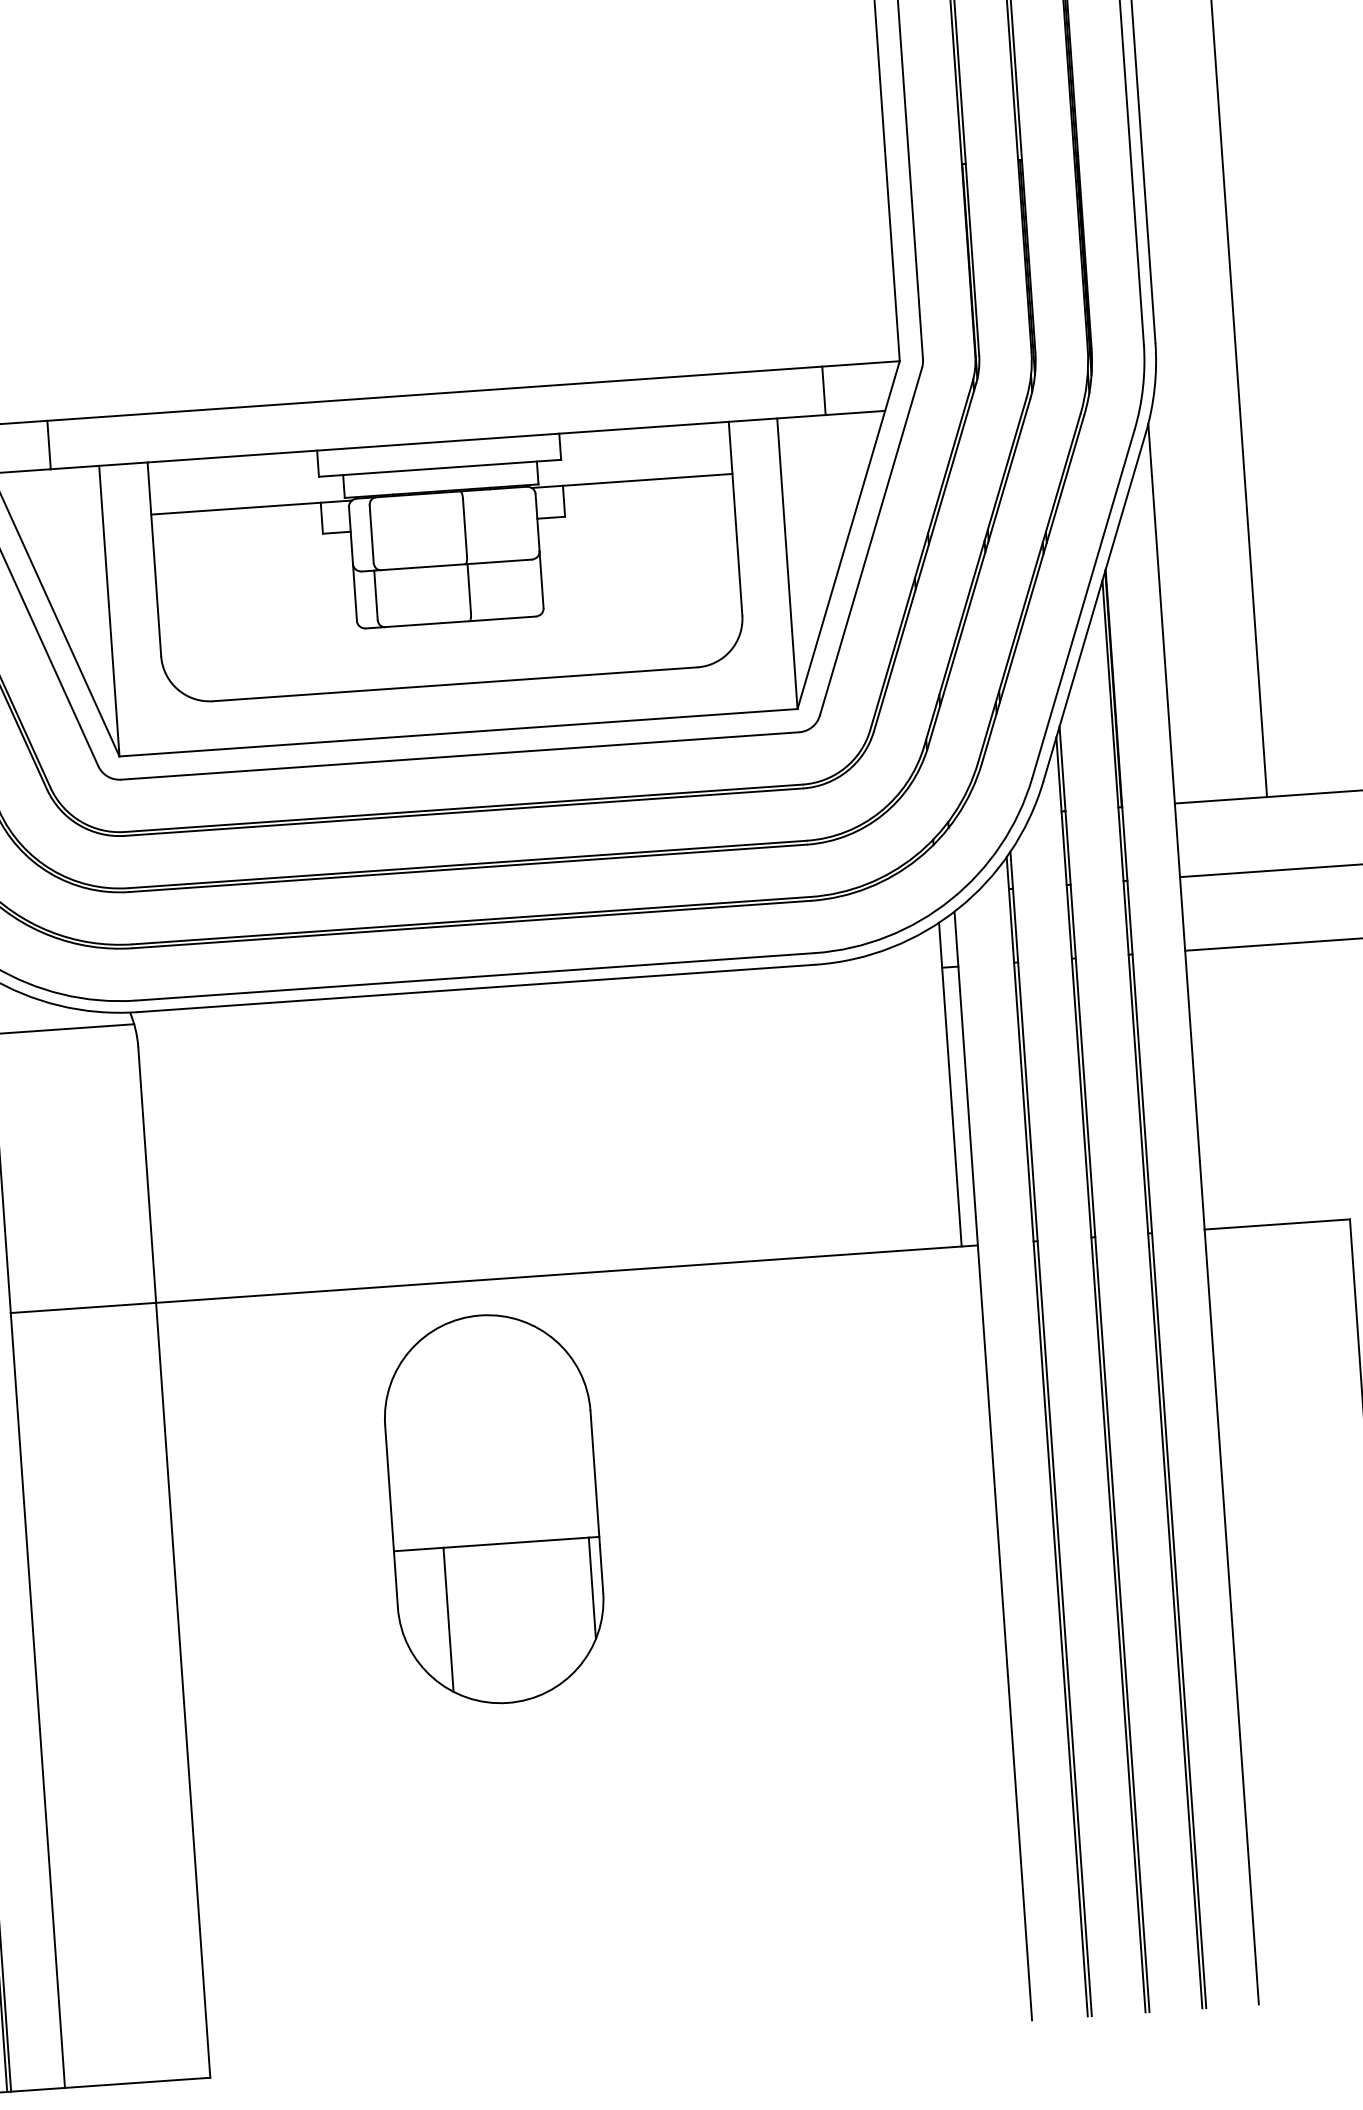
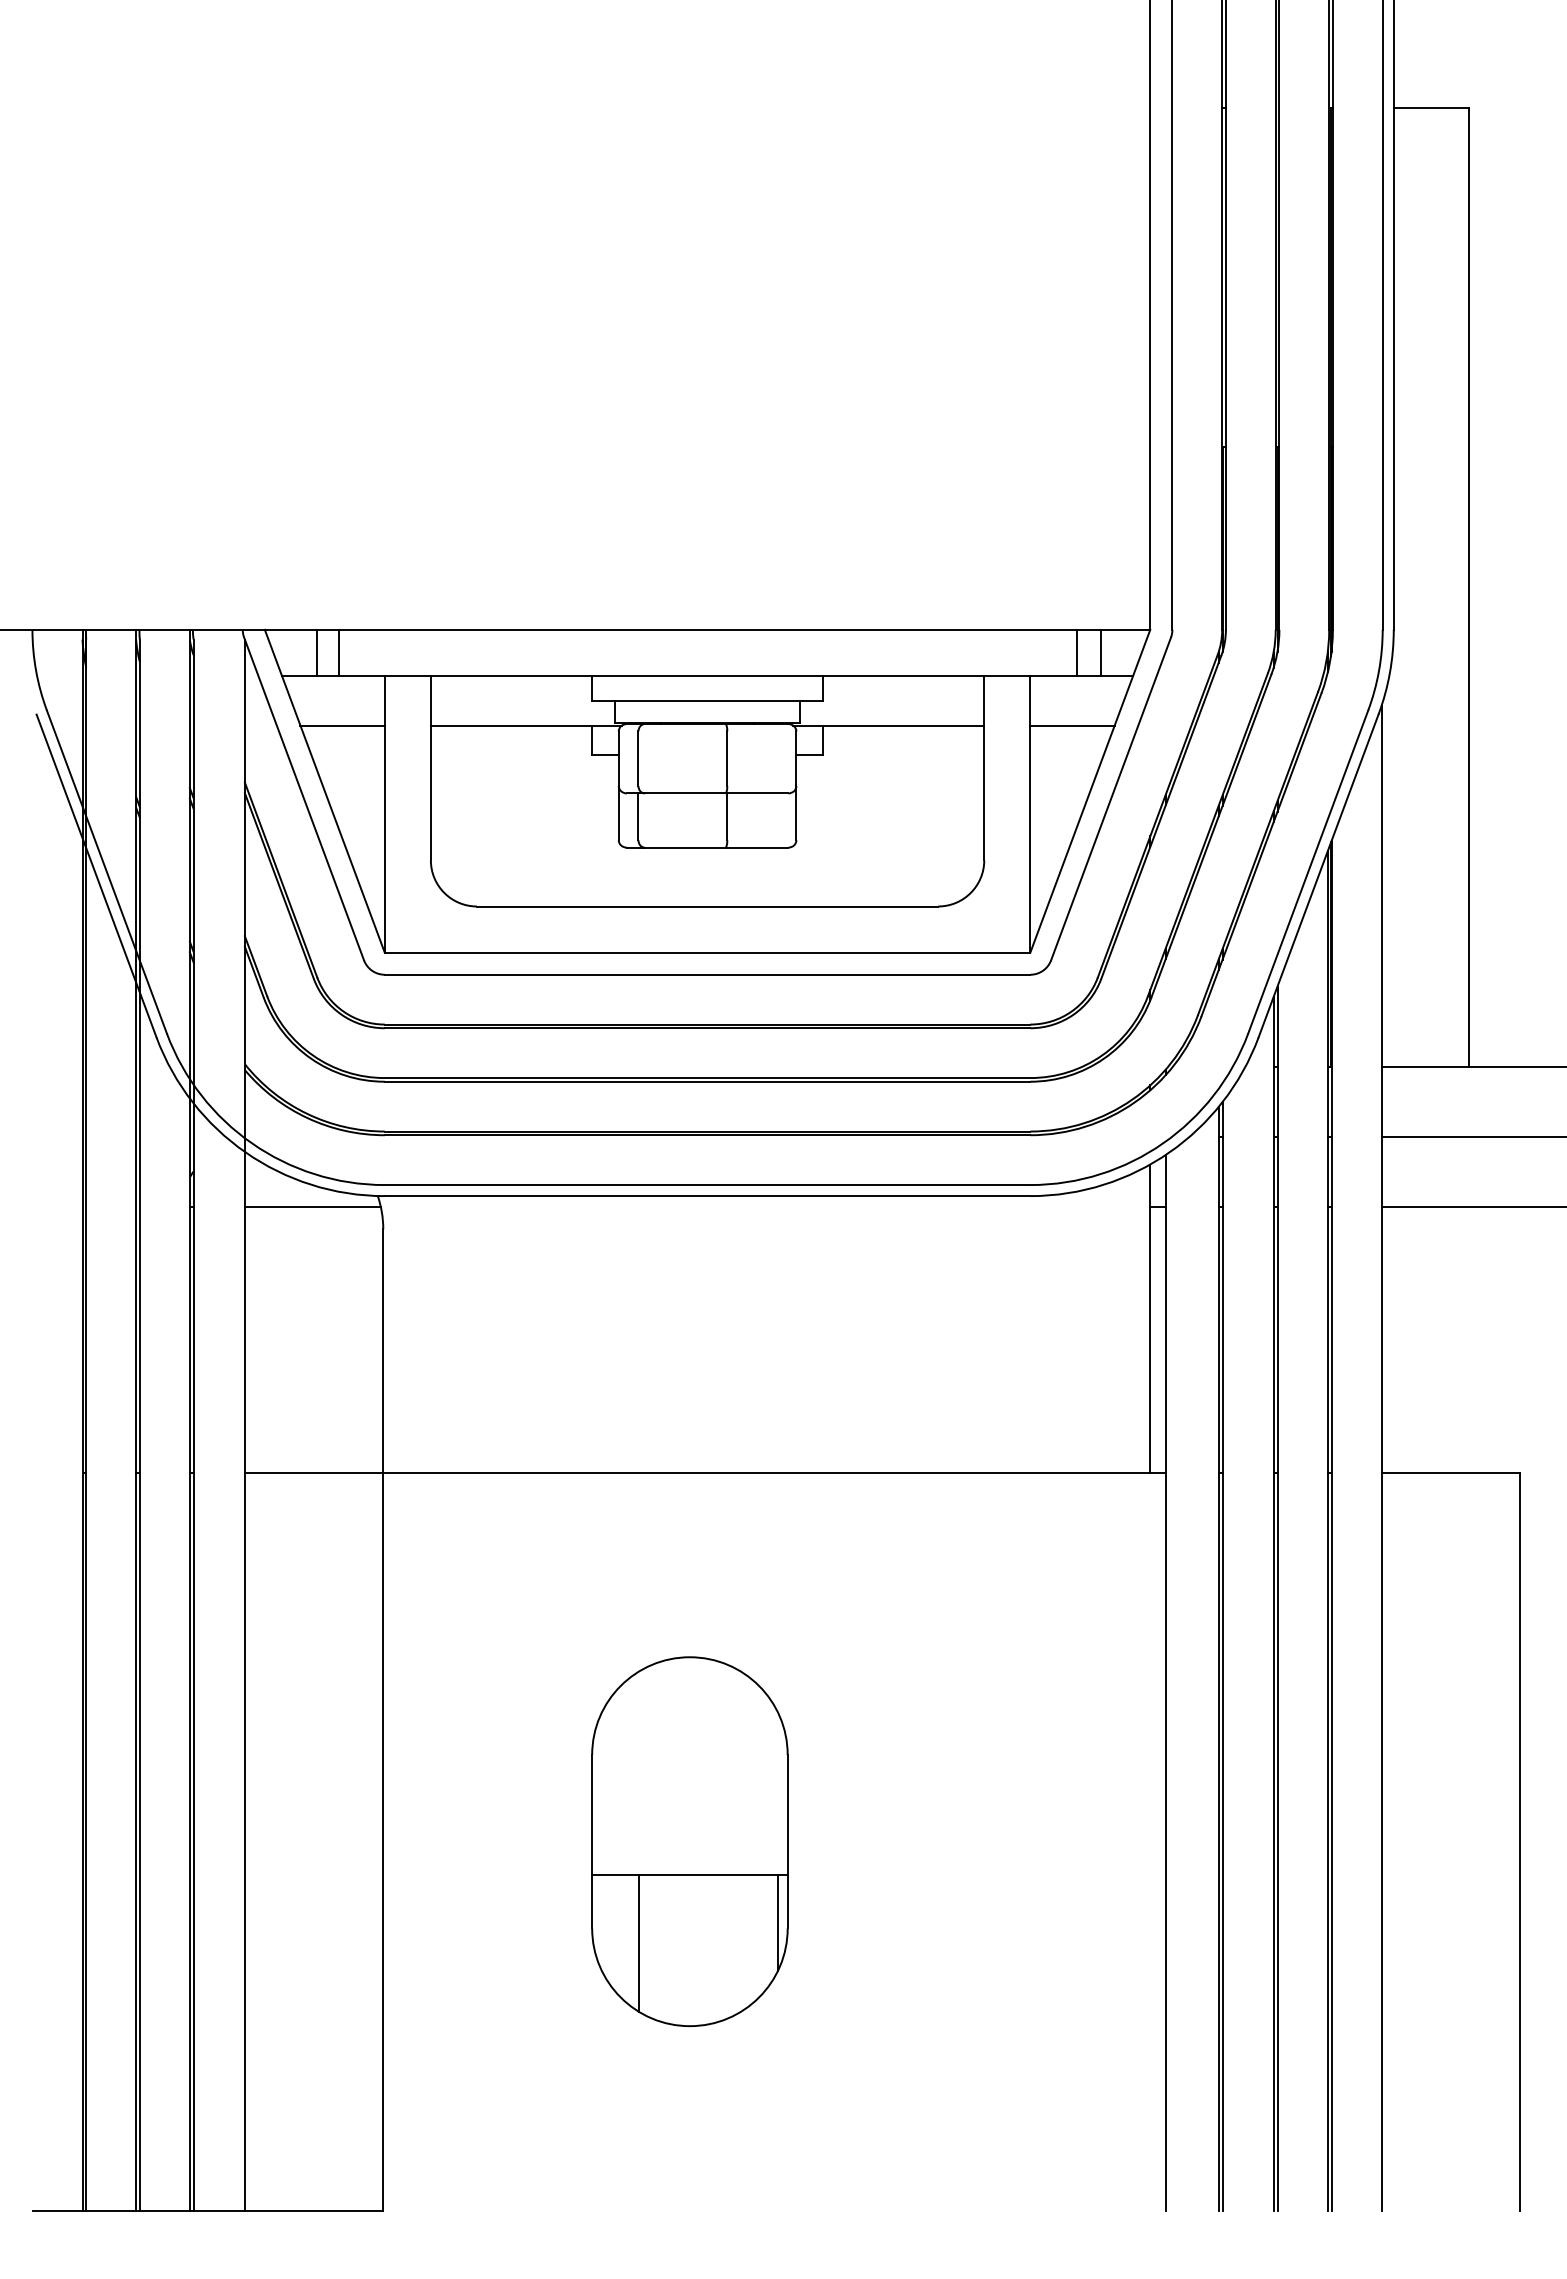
line: (849, 388) -> (1100, 652), added
line: (25, 446) -> (316, 652), added
line: (825, 467) -> (1072, 725), added
line: (58, 521) -> (342, 725), added
part: (493, 1509) -> (689, 1841), moved

